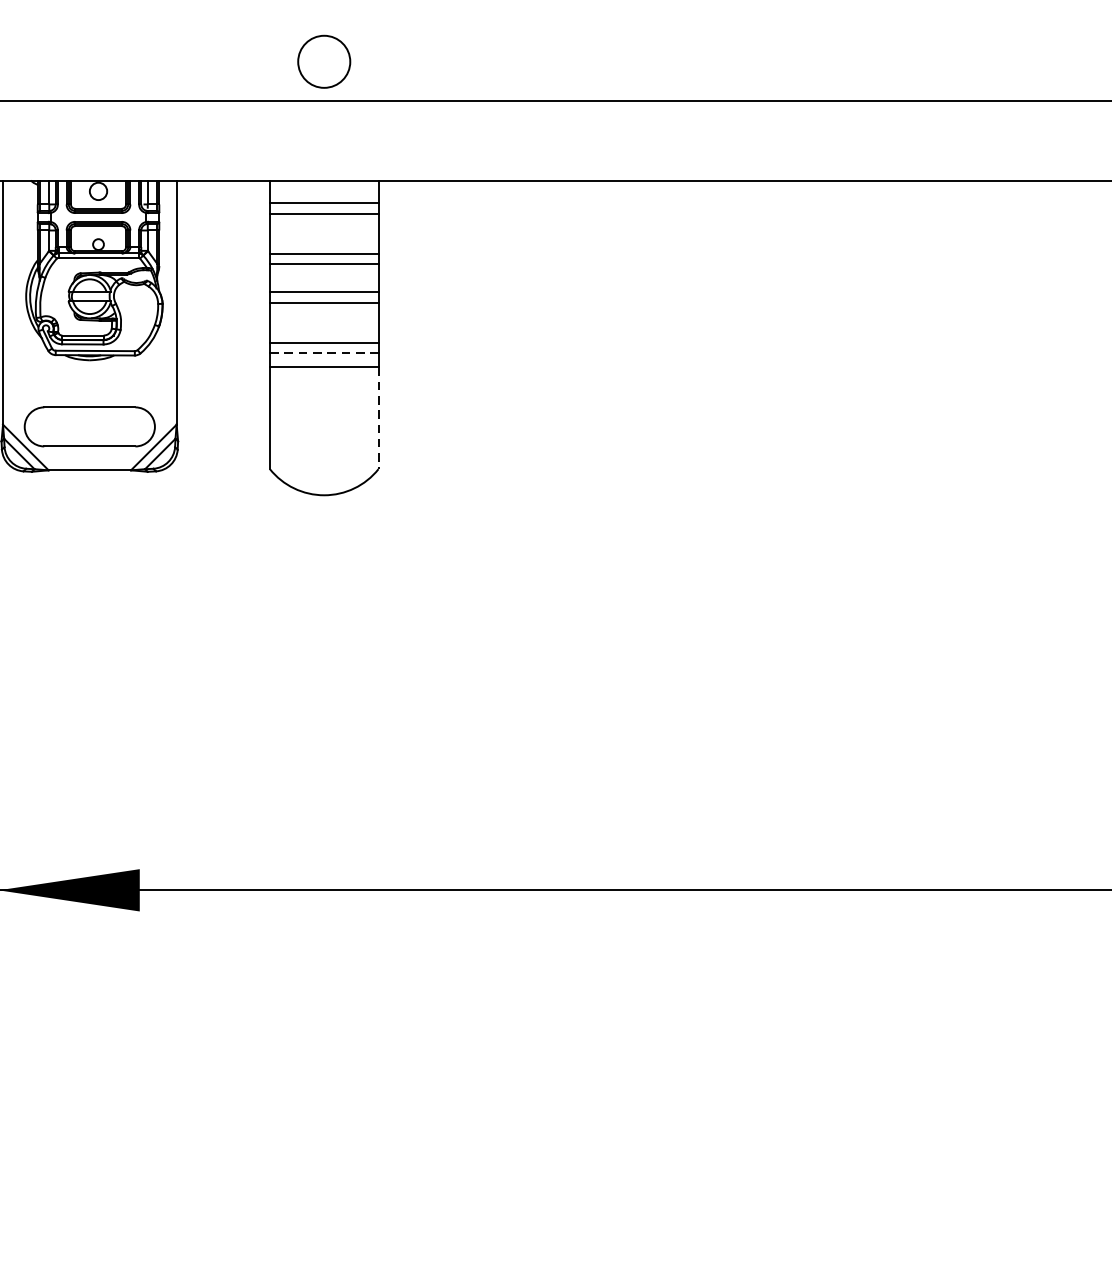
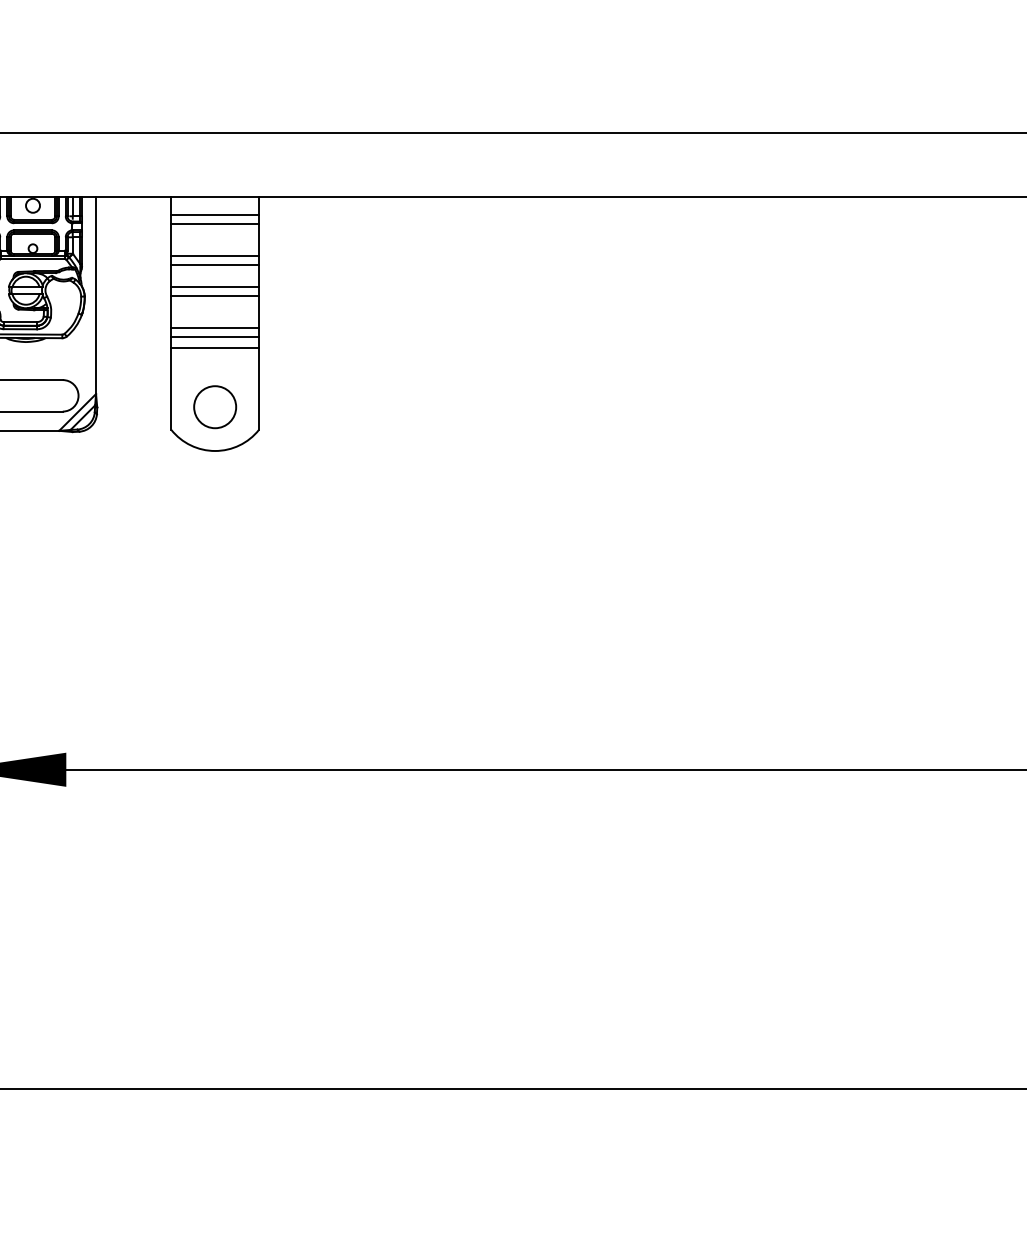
circle: (324, 62) -> (215, 407), moved
line: (324, 353) -> (215, 336), dashed -> solid
line: (377, 419) -> (258, 389), dashed -> solid

